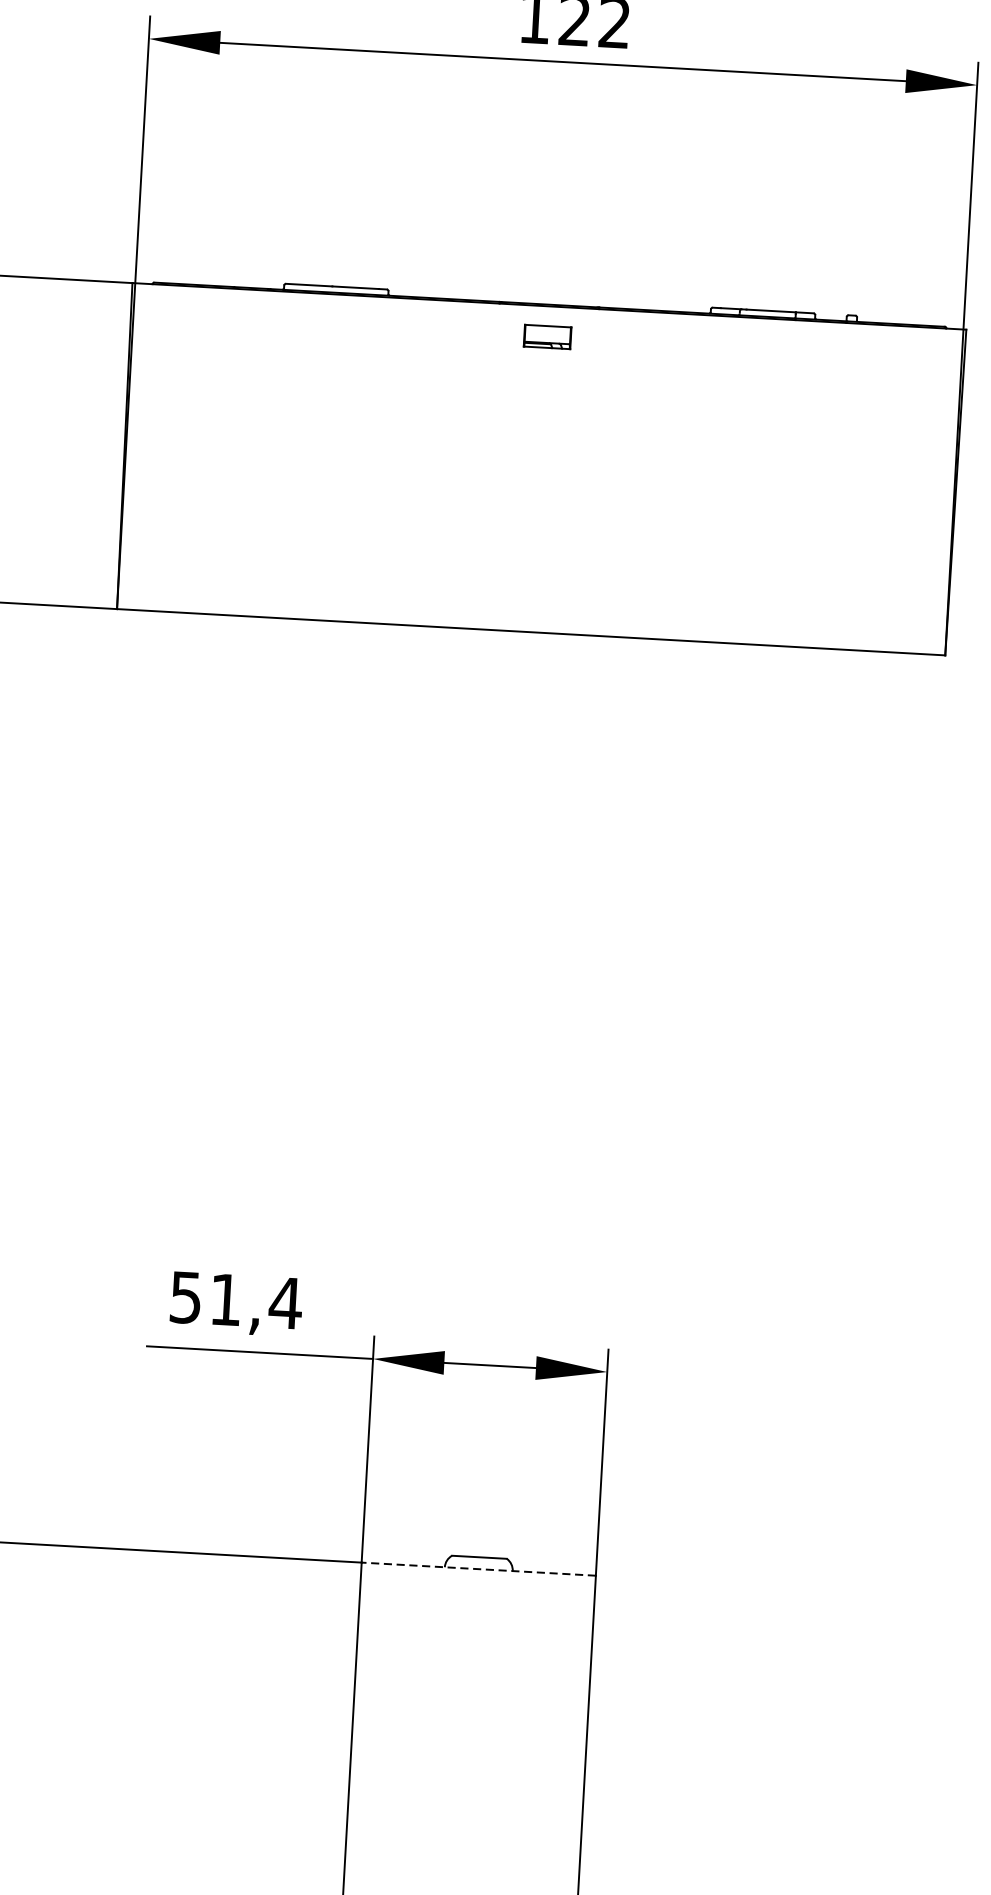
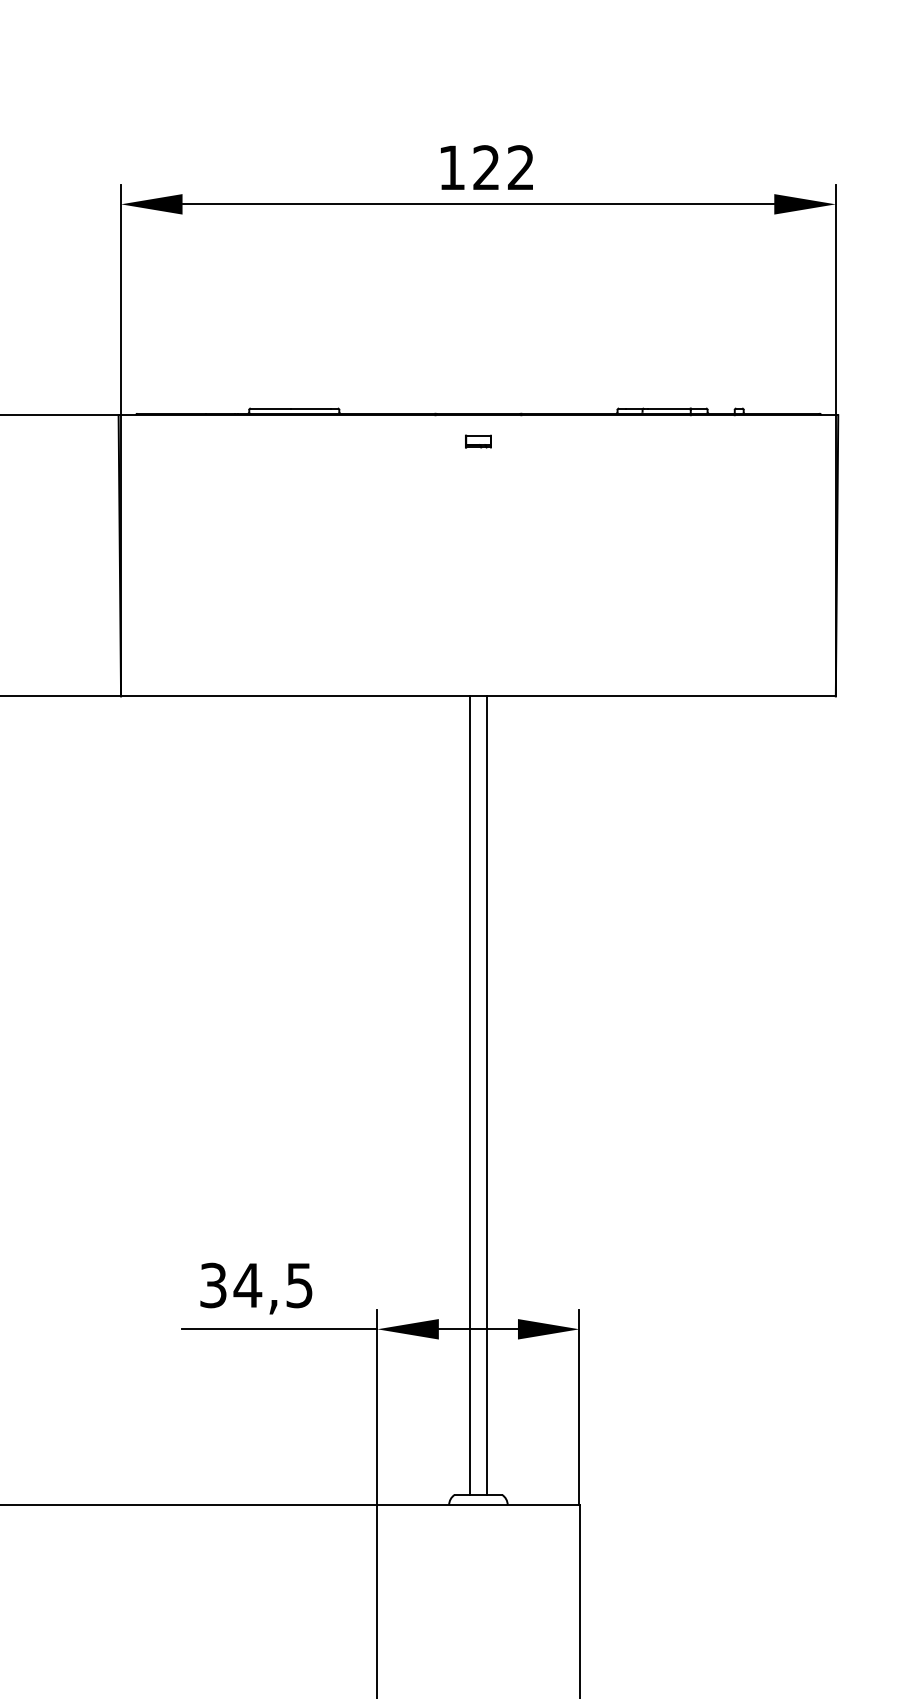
part: (547, 336) -> (478, 441), size x0.62
line: (494, 1094) -> (469, 1095), added
line: (515, 1095) -> (487, 1095), added
text: (235, 1300) -> (256, 1285), 51,4 -> 34,5
line: (477, 1569) -> (477, 1505), dashed -> solid

